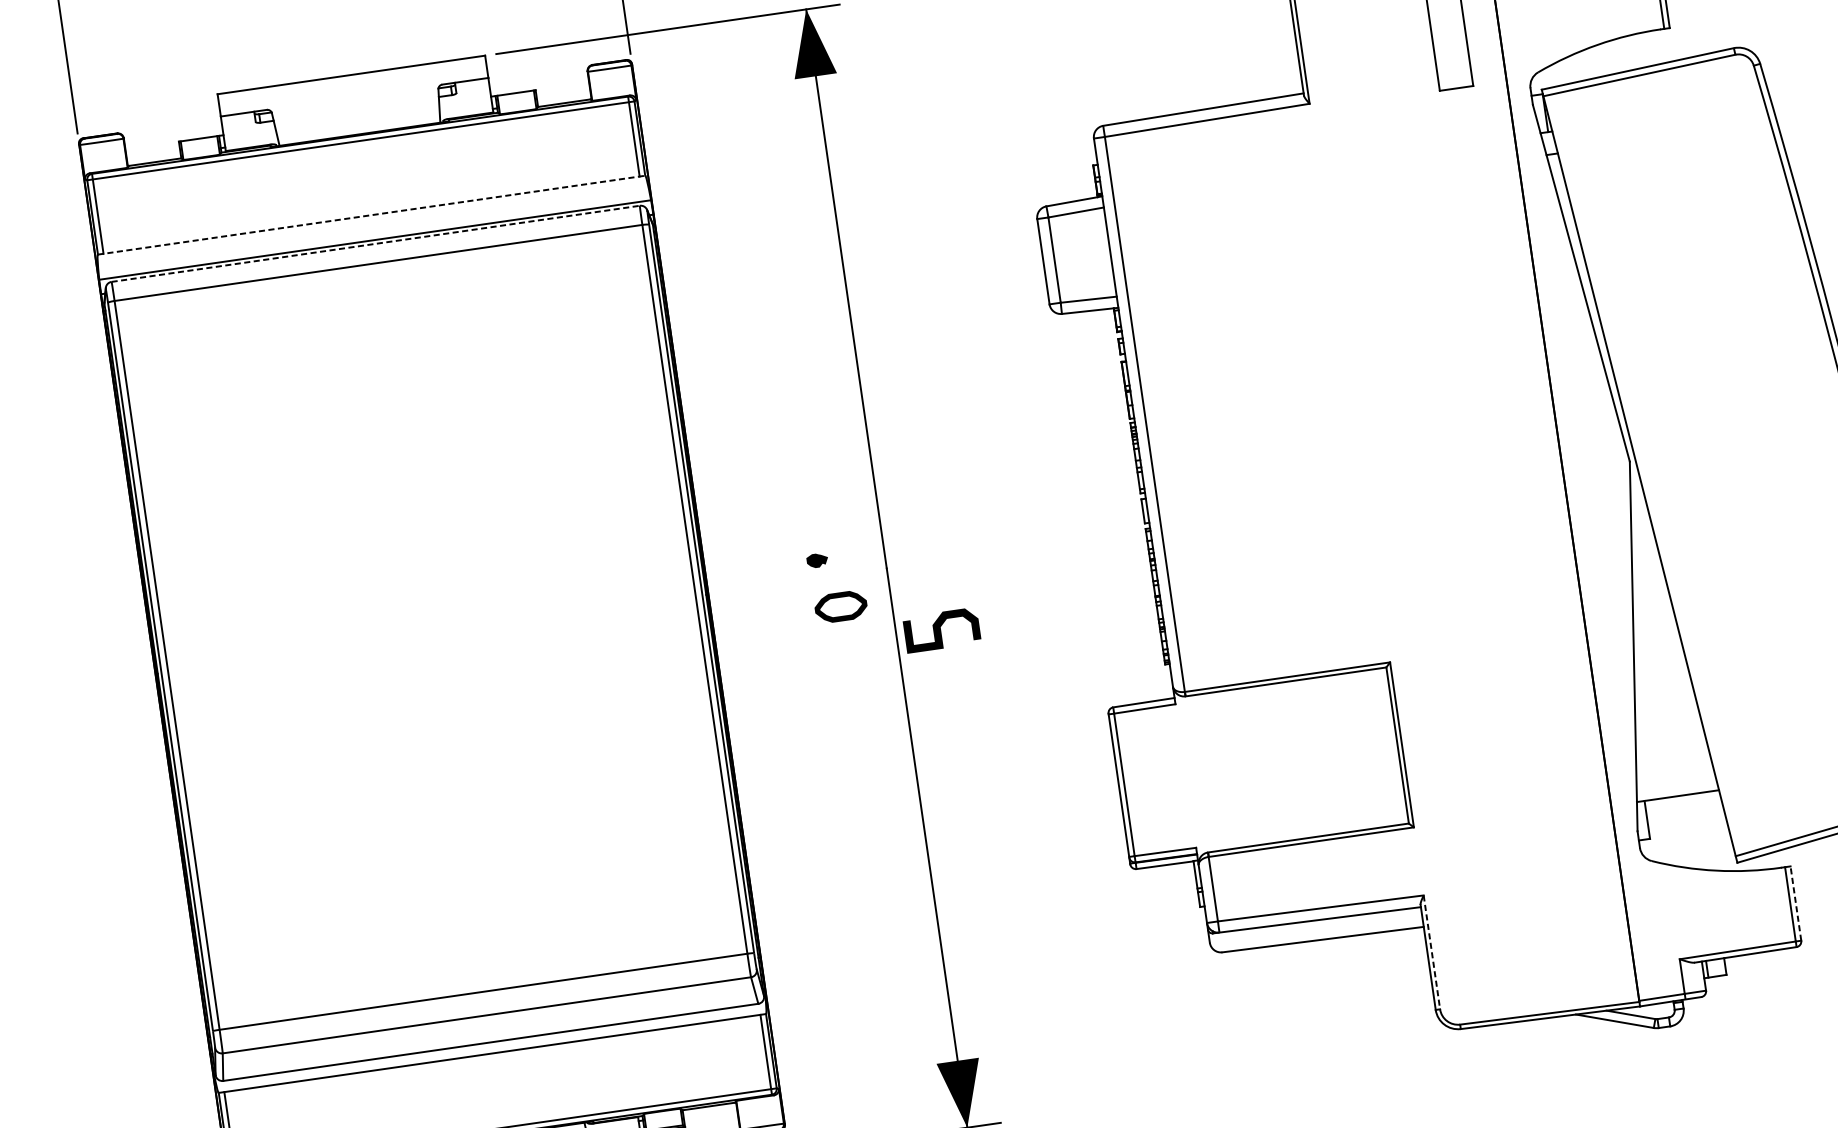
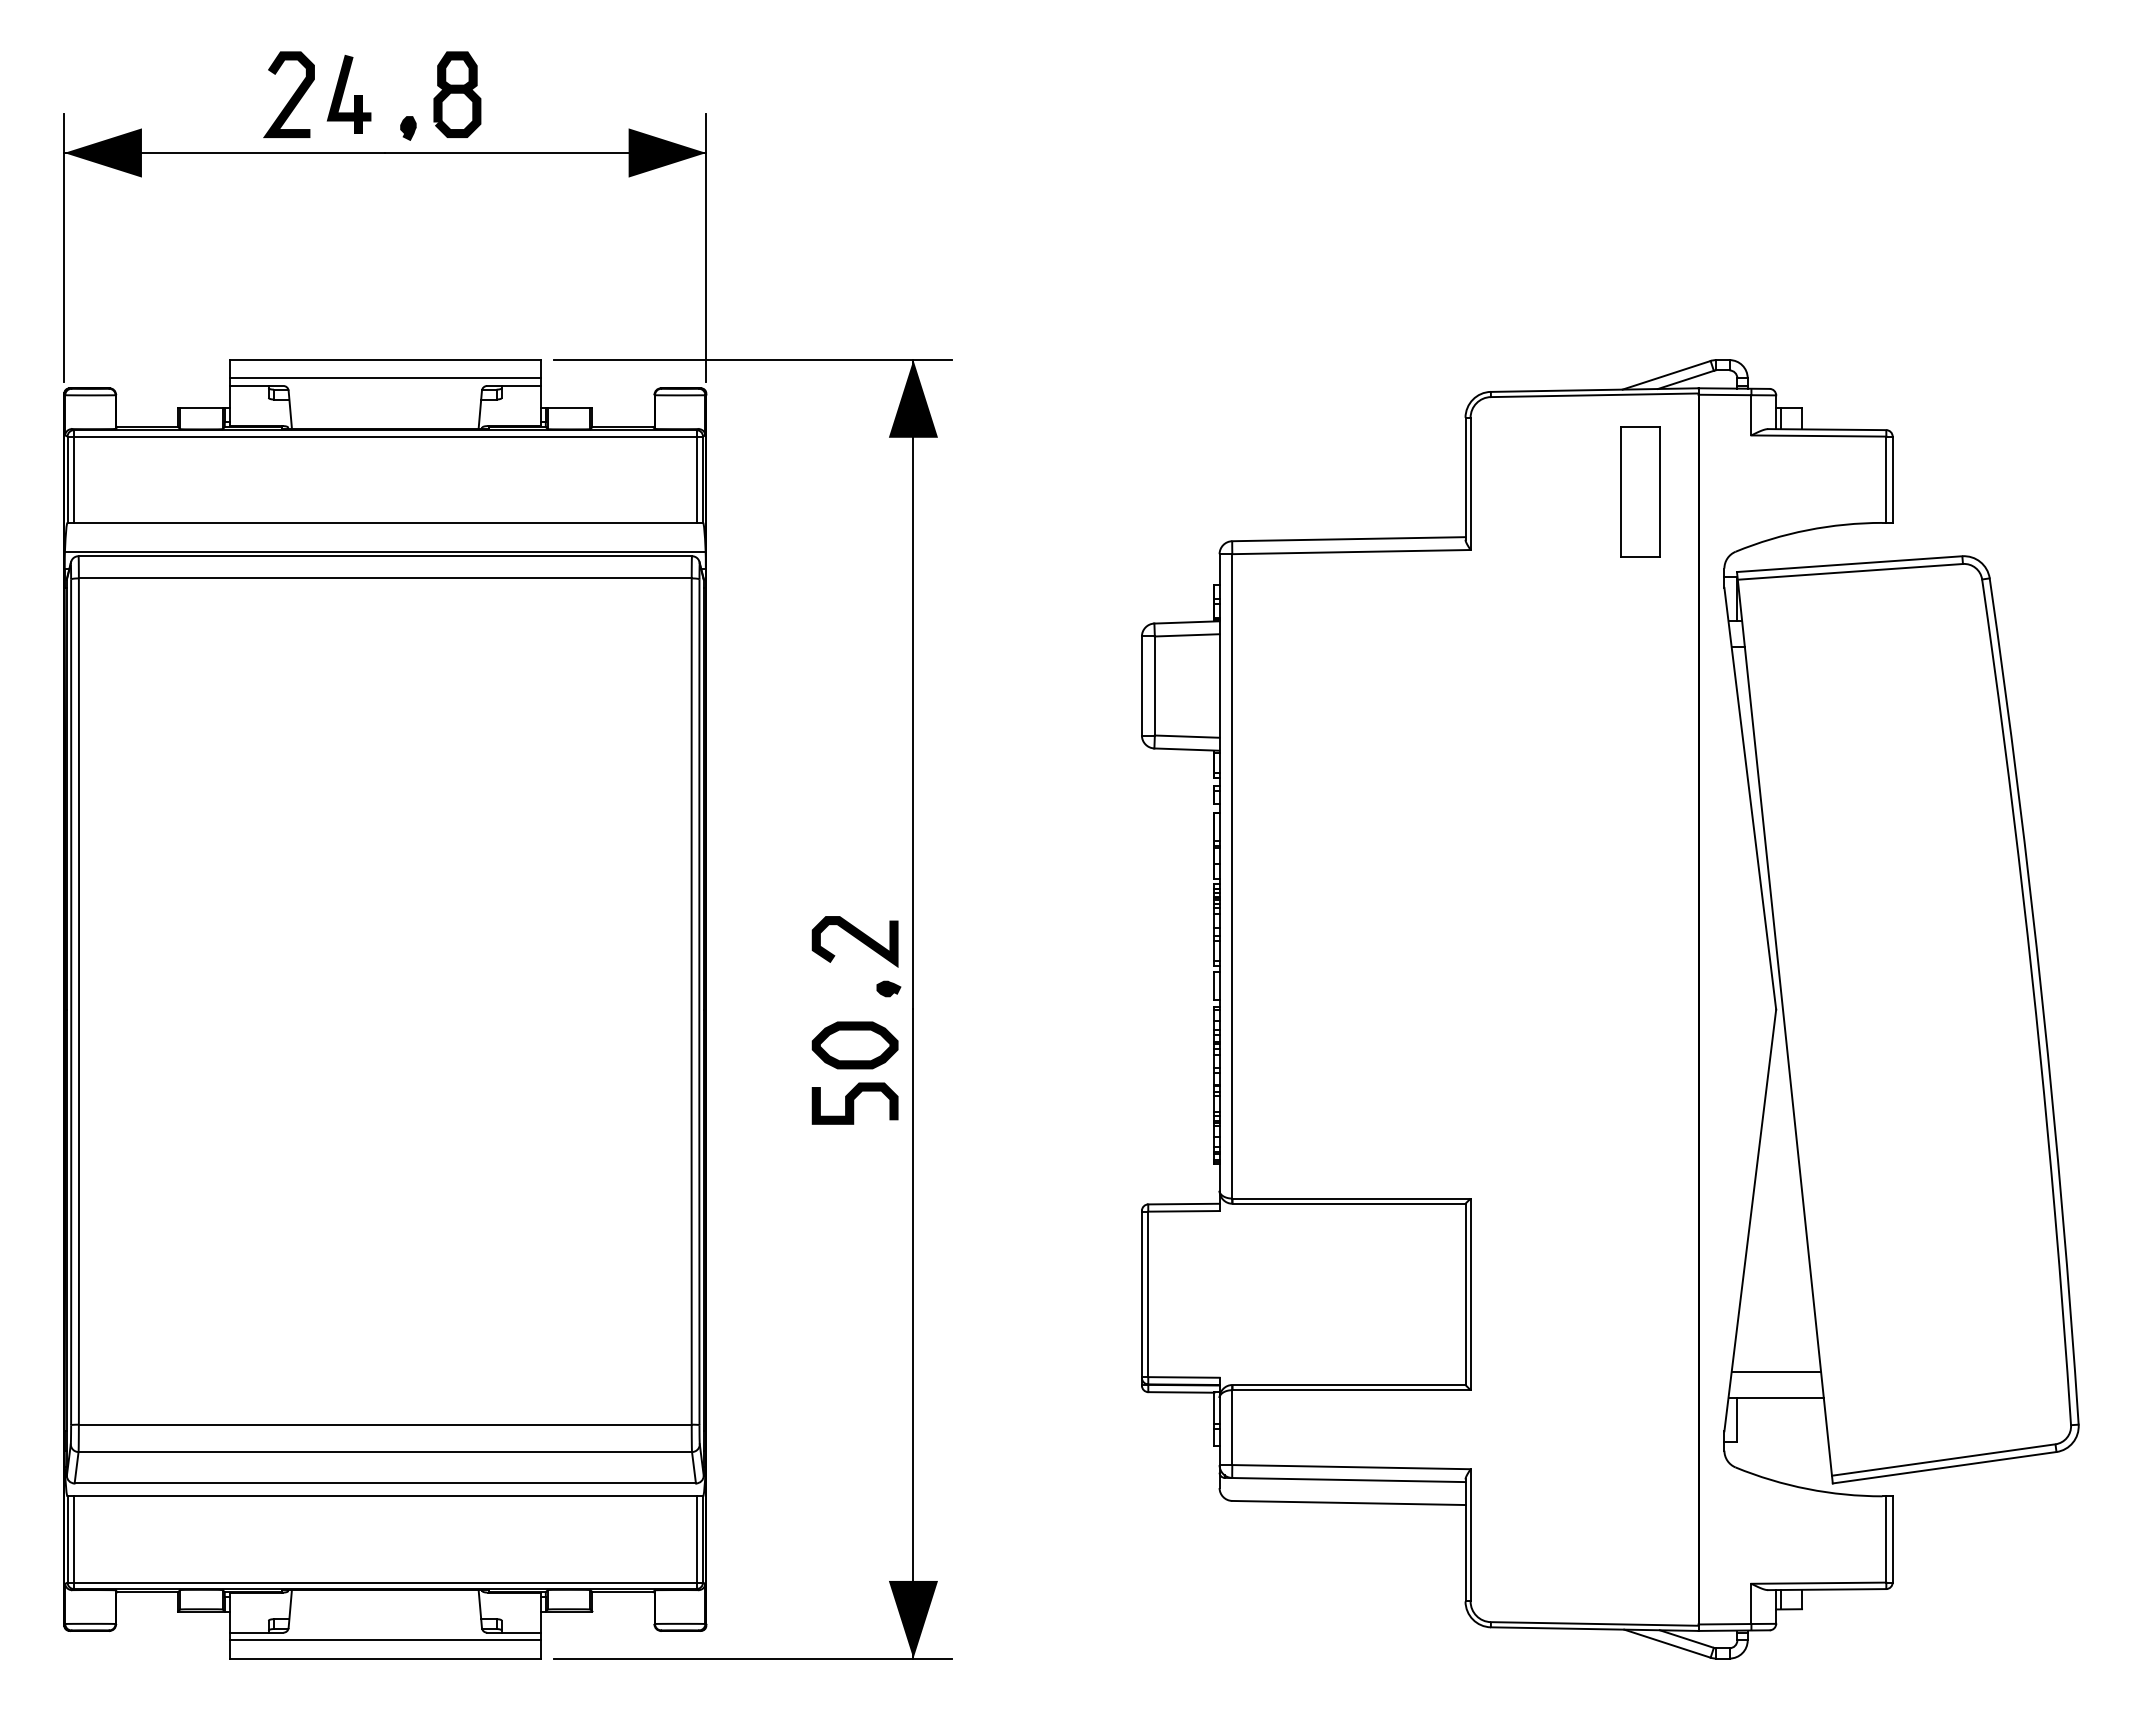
line: (352, 90) -> (384, 378), added
line: (371, 214) -> (385, 522), dashed -> solid
line: (375, 244) -> (385, 556), dashed -> solid
curve: (828, 514) -> (856, 938), added
part: (817, 560) -> (888, 988), moved
part: (840, 606) -> (854, 1045), size x1.43
curve: (941, 630) -> (854, 1103), moved
line: (1675, 774) -> (1776, 1372), added
line: (1795, 902) -> (1892, 1538), dashed -> solid
line: (1431, 952) -> (1470, 1535), dashed -> solid

